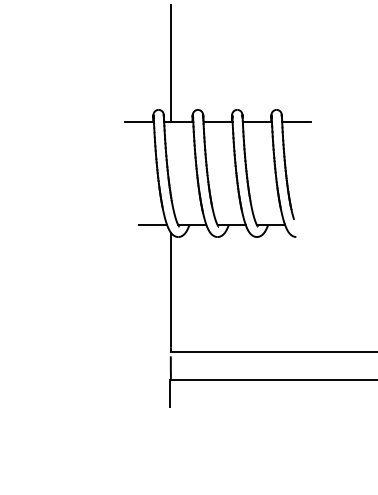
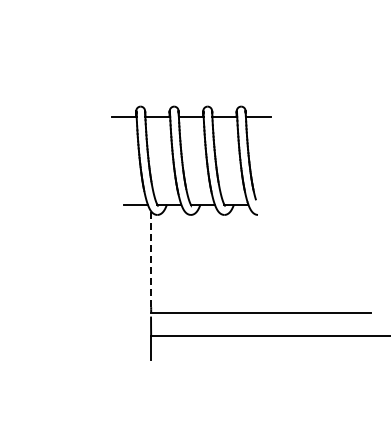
line: (171, 62) -> (151, 66), removed
line: (171, 289) -> (151, 259), solid -> dashed

